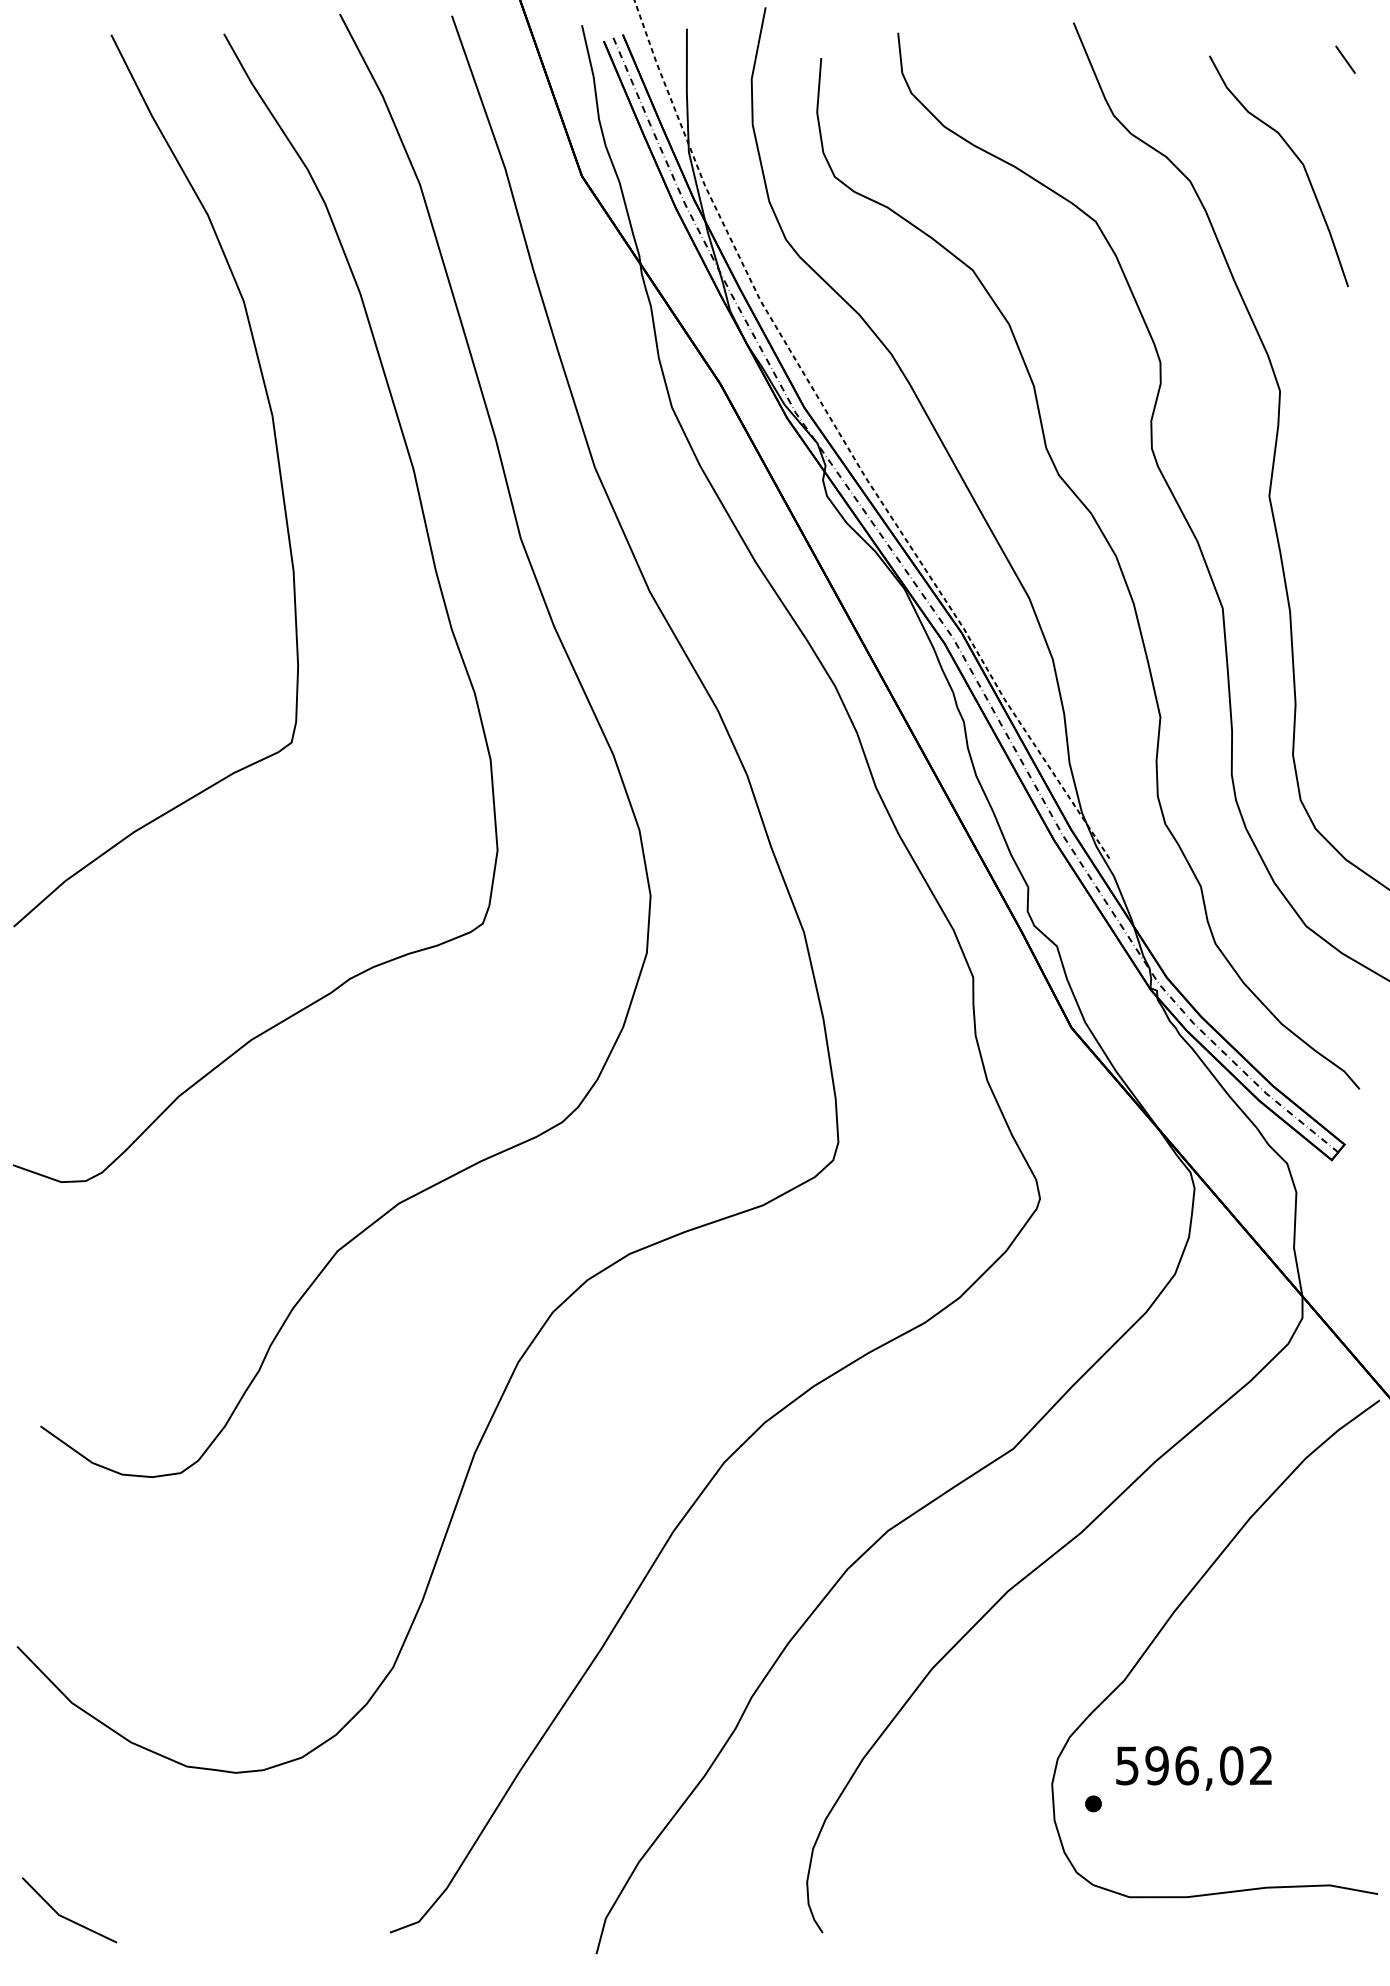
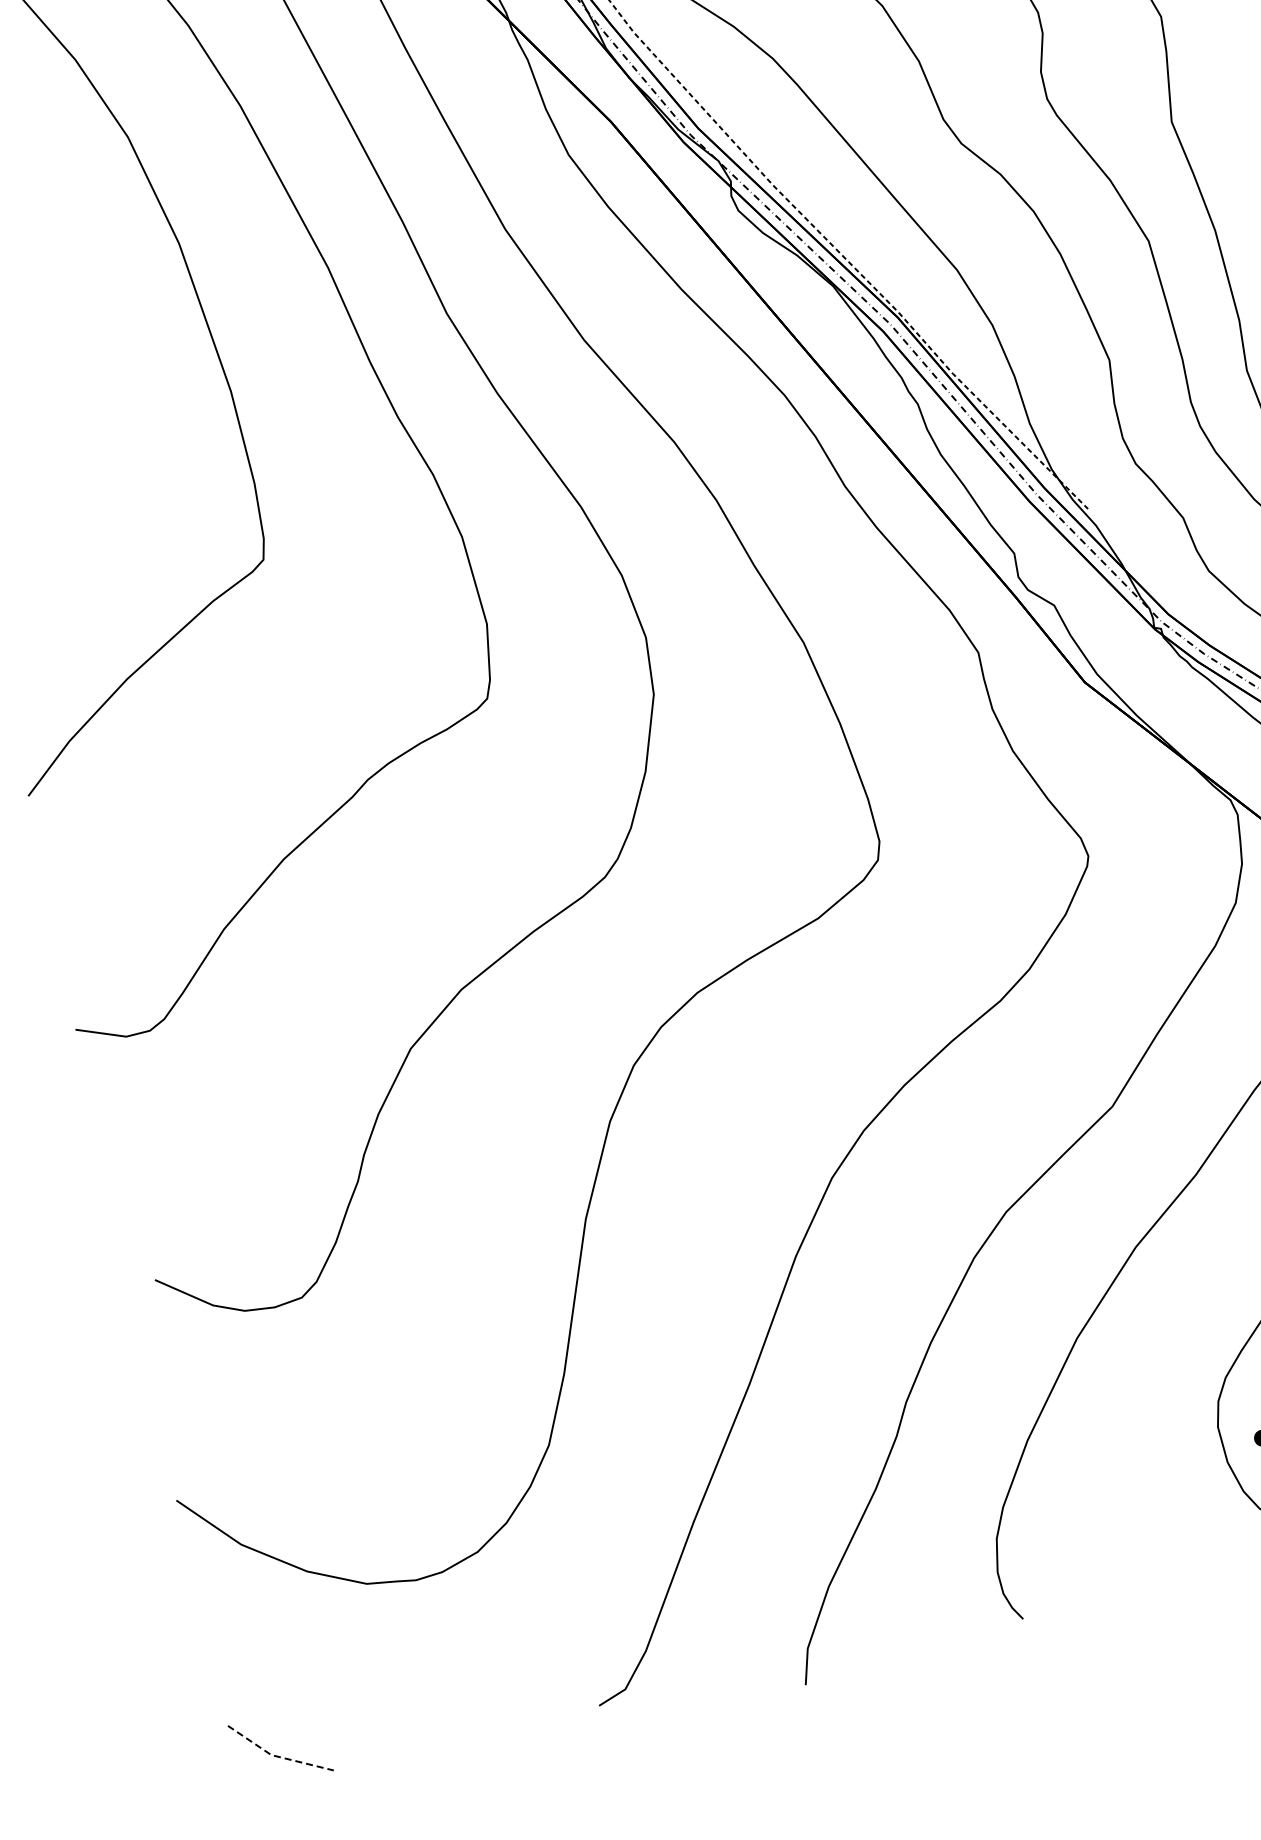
line: (64, 1917) -> (277, 1756), solid -> dashed

